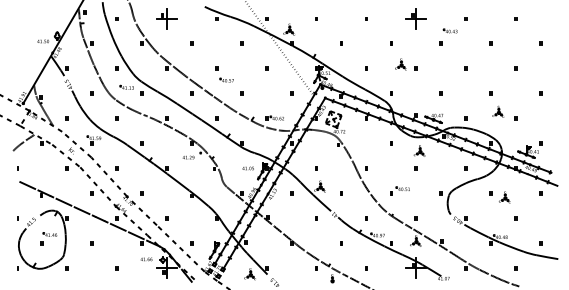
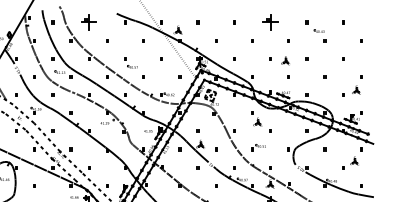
part: (449, 30) -> (318, 30), moved
part: (400, 64) -> (285, 60), moved
part: (498, 111) -> (356, 89), moved
part: (419, 150) -> (257, 121), moved
part: (504, 197) -> (354, 161), moved

